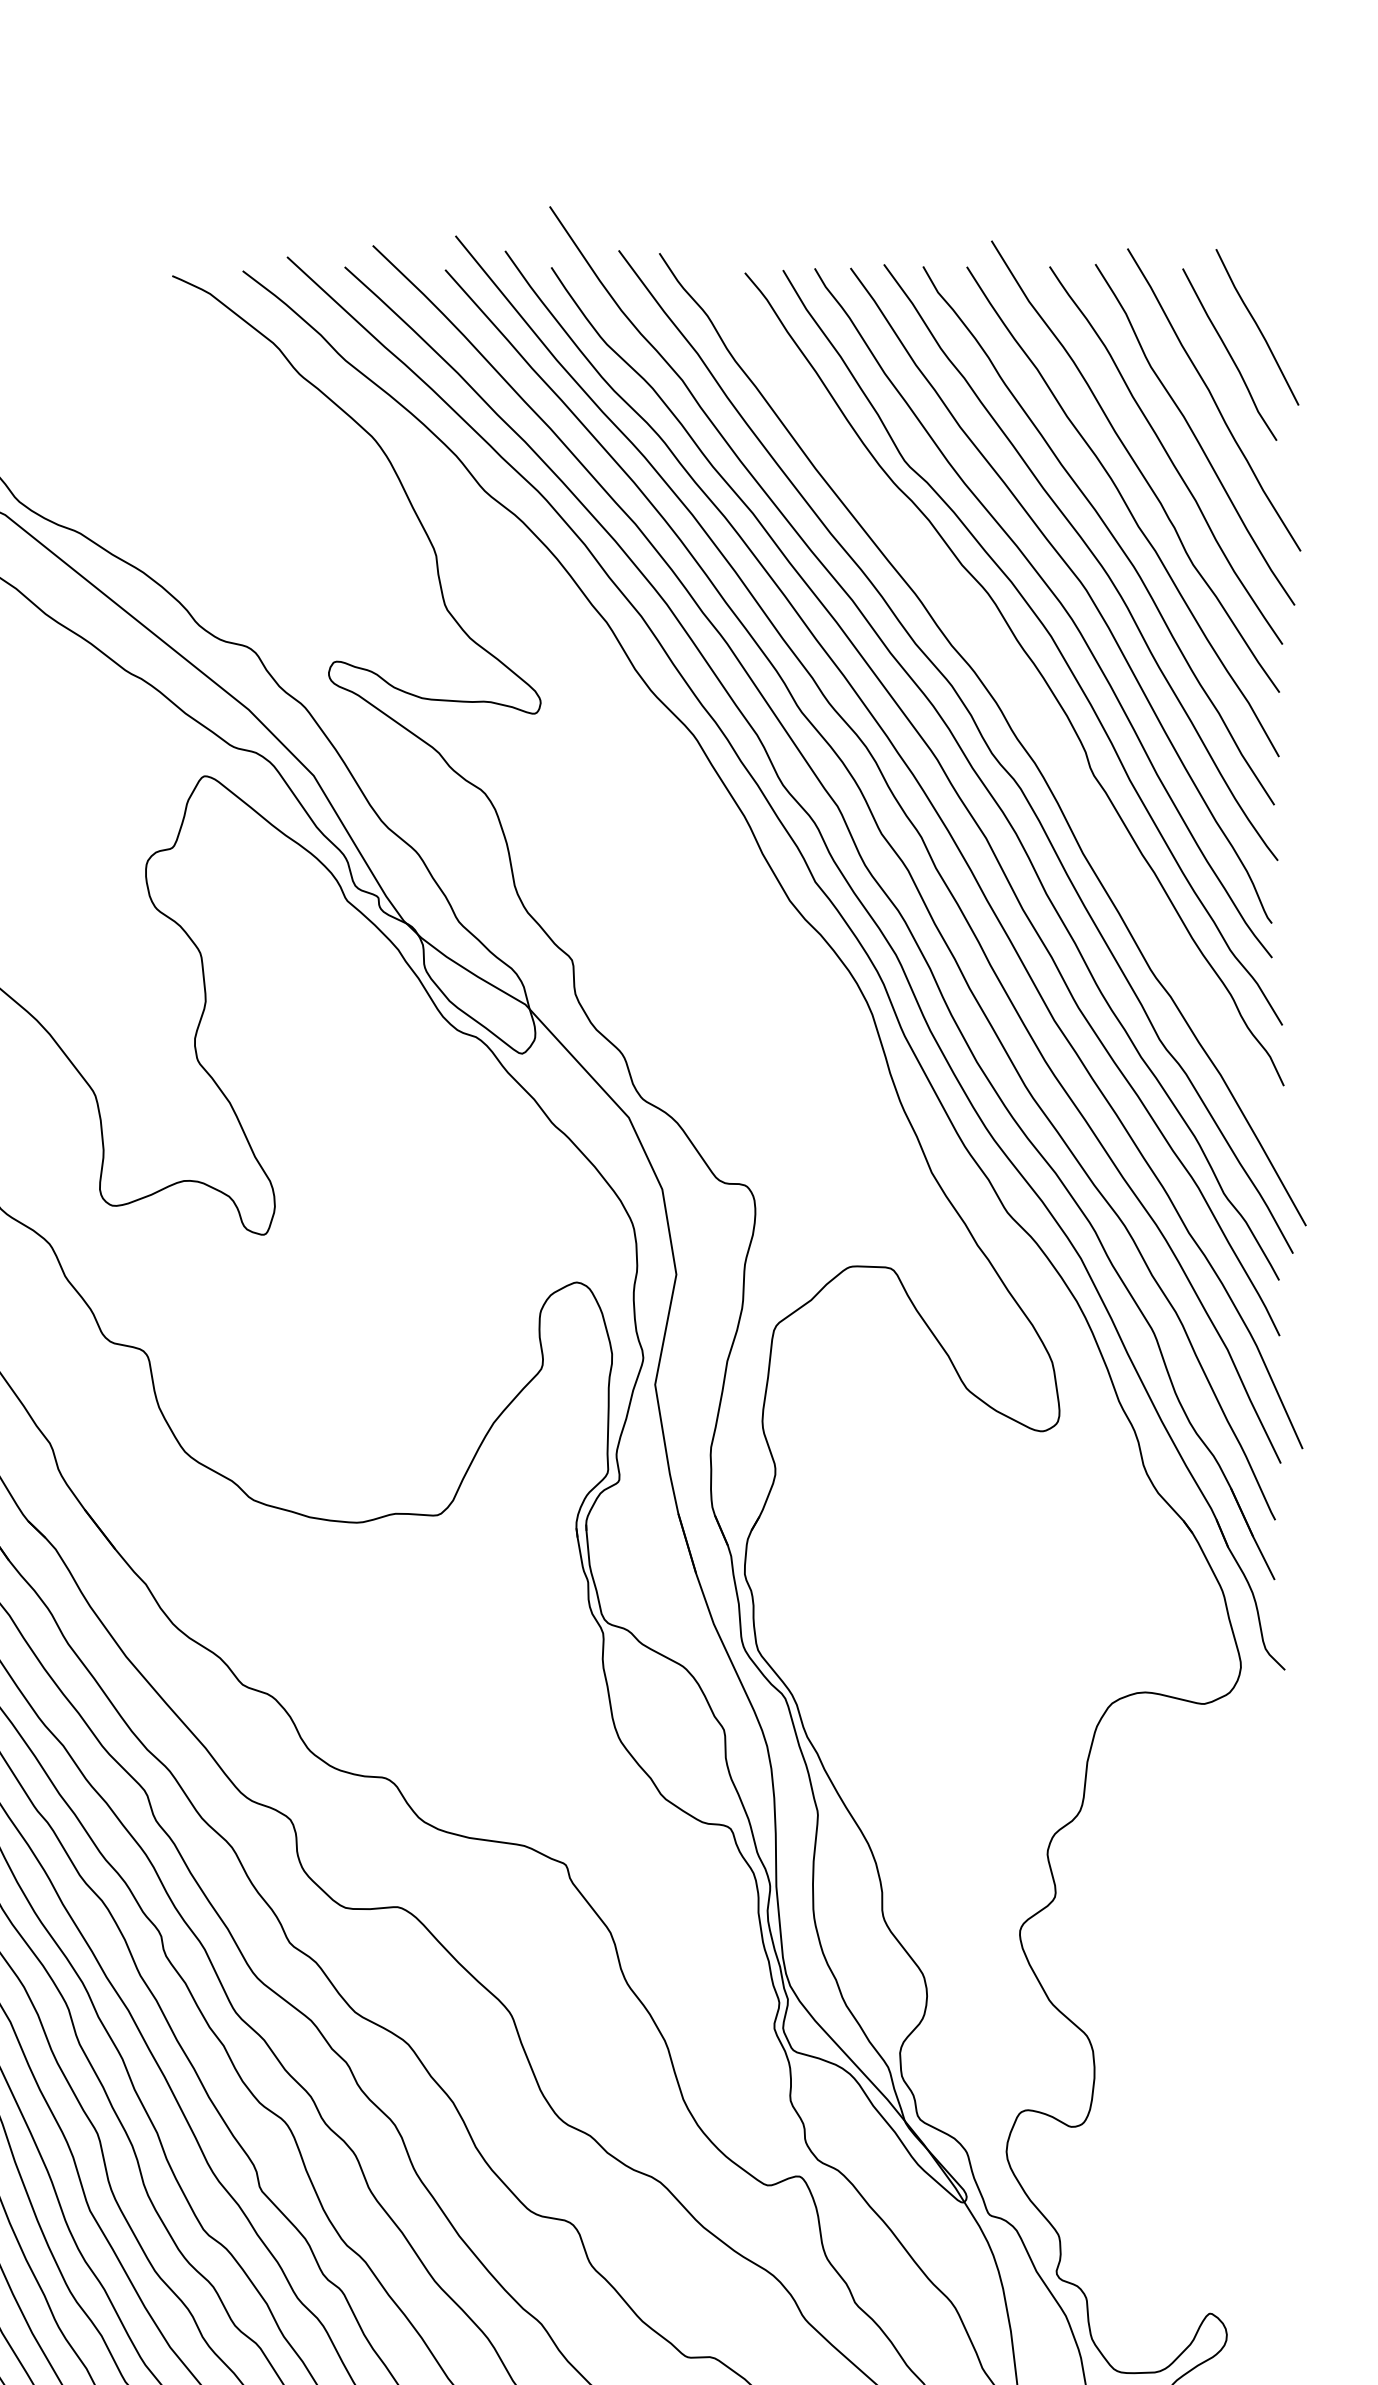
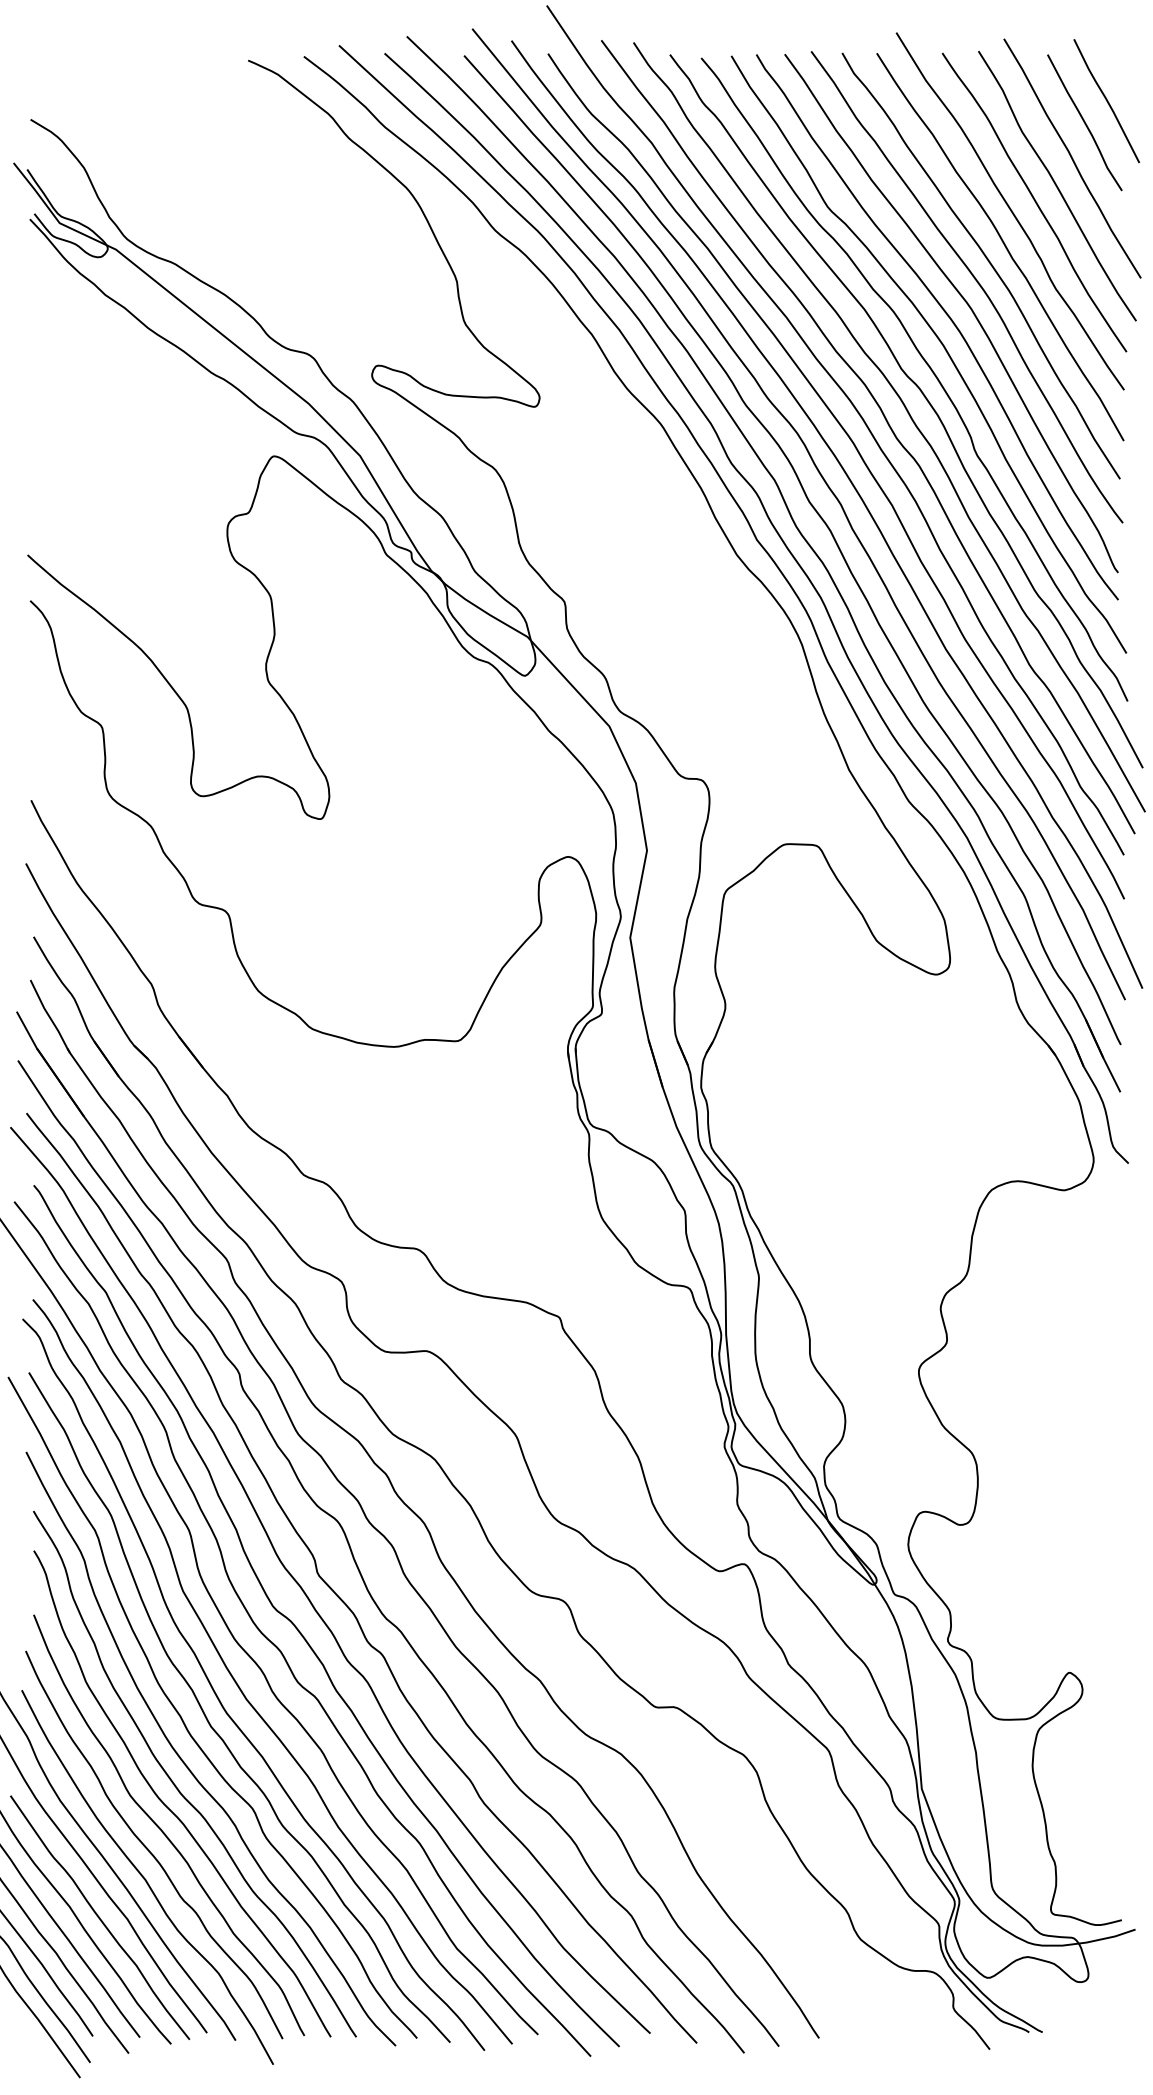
curve: (1028, 704) -> (925, 399), added

